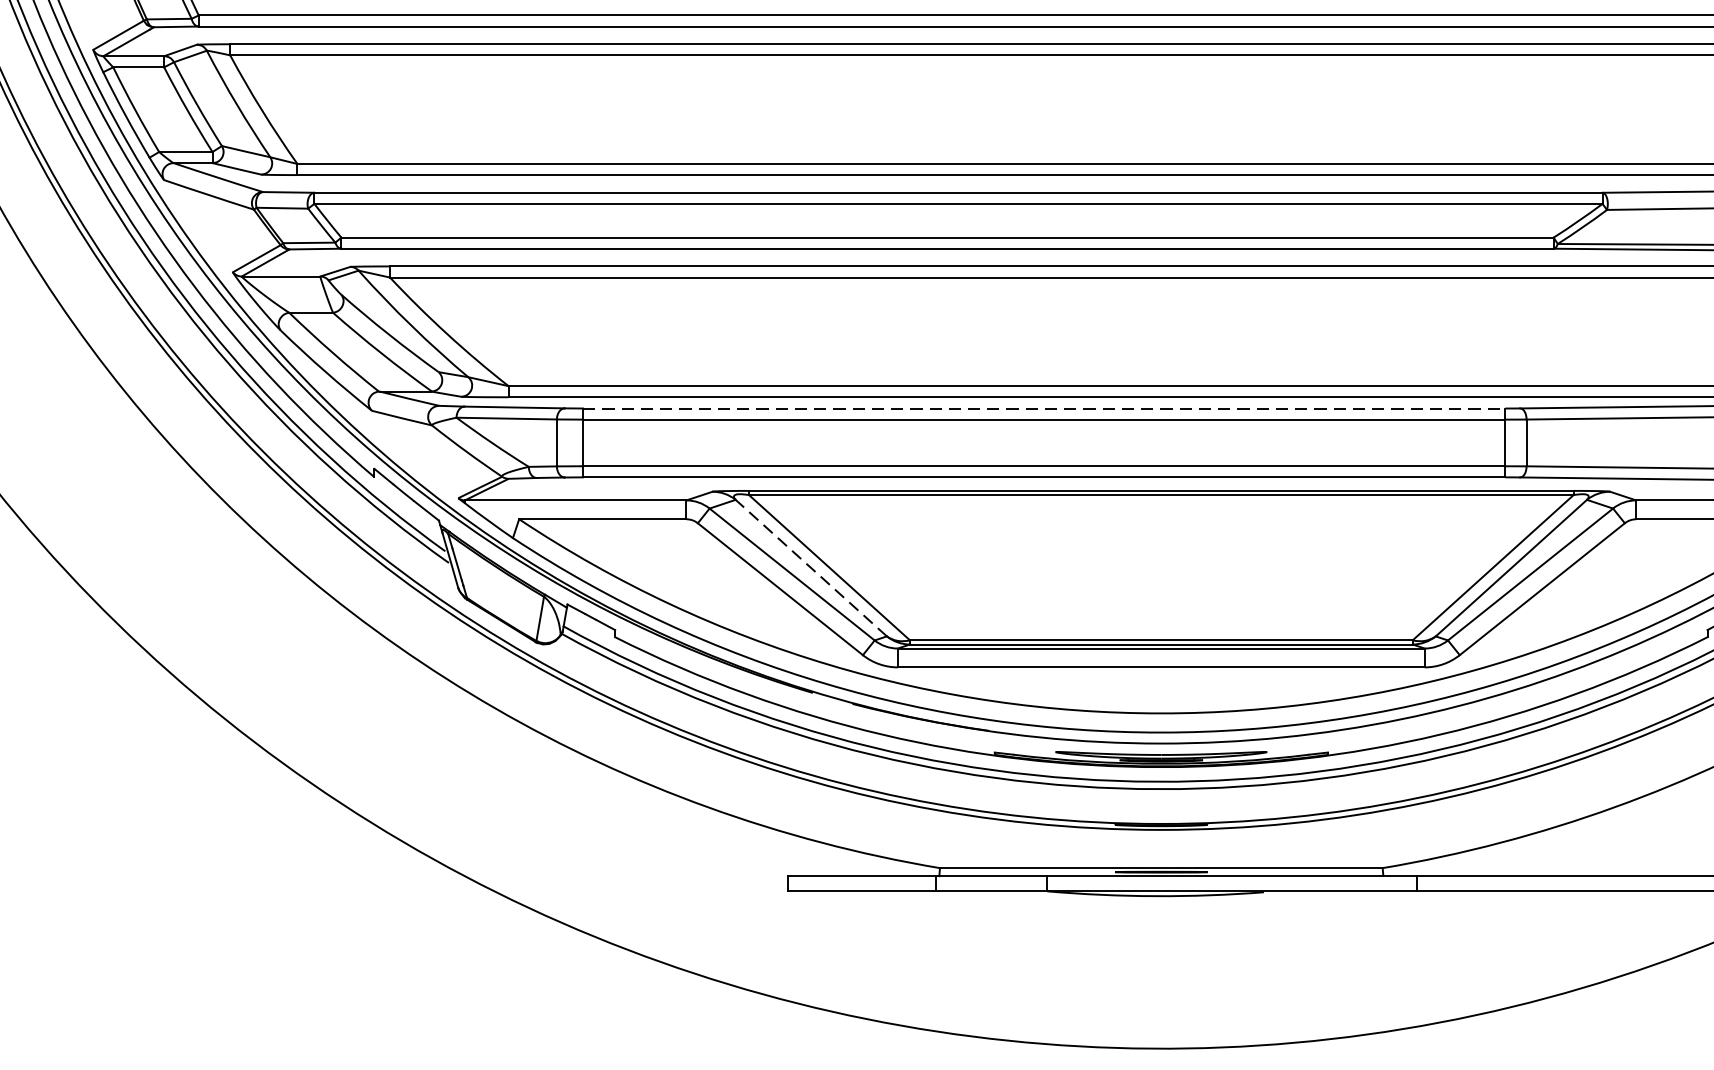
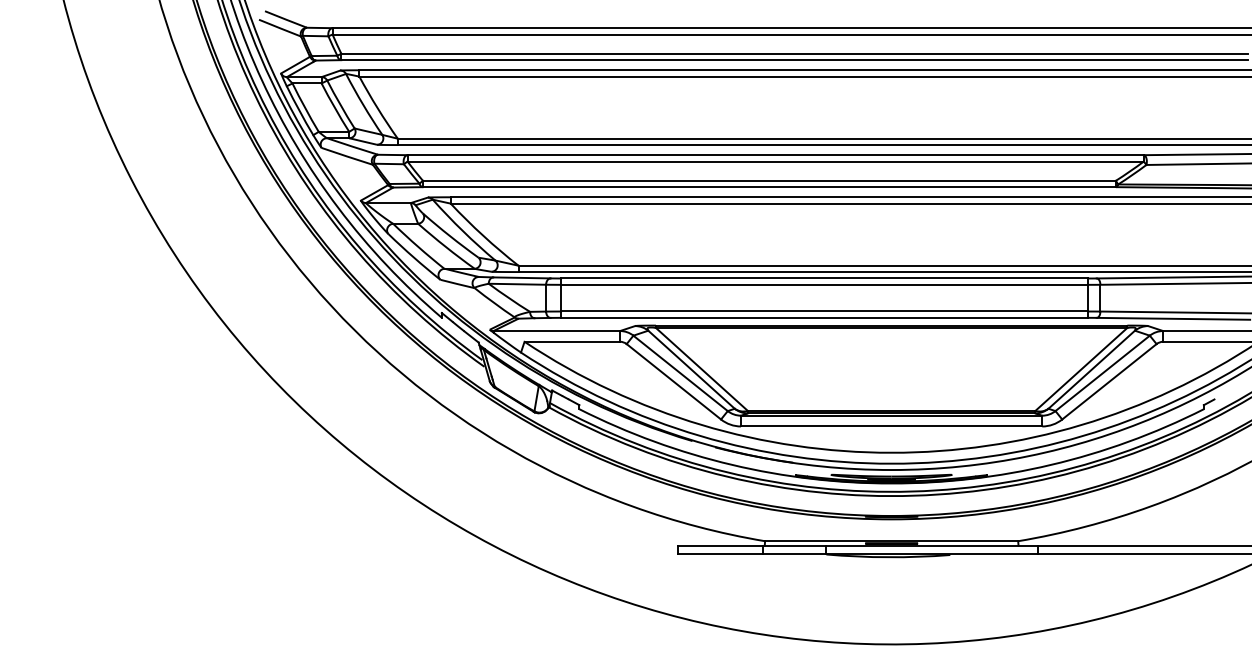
line: (1043, 408) -> (824, 278), dashed -> solid
line: (811, 567) -> (691, 369), dashed -> solid

